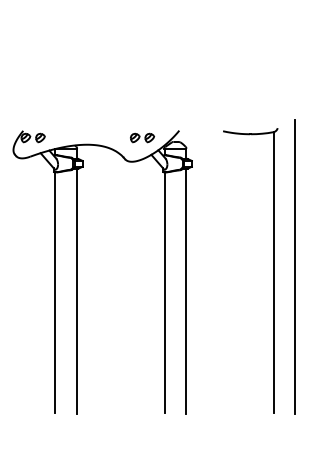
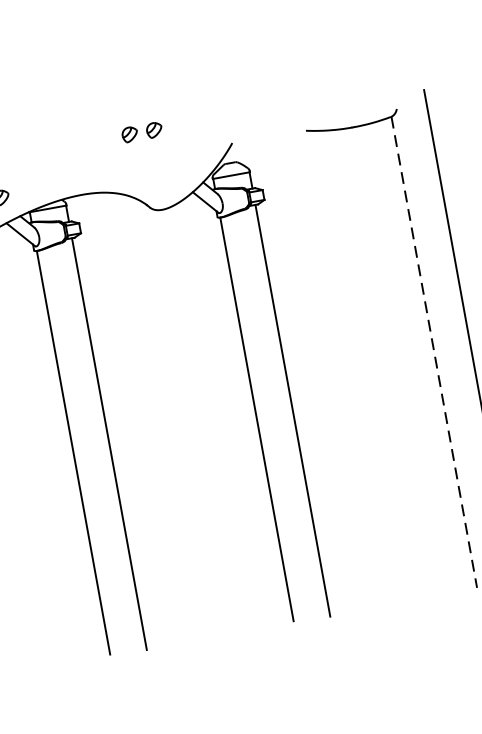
part: (142, 137) -> (142, 131), moved
line: (273, 272) -> (433, 352), solid -> dashed

